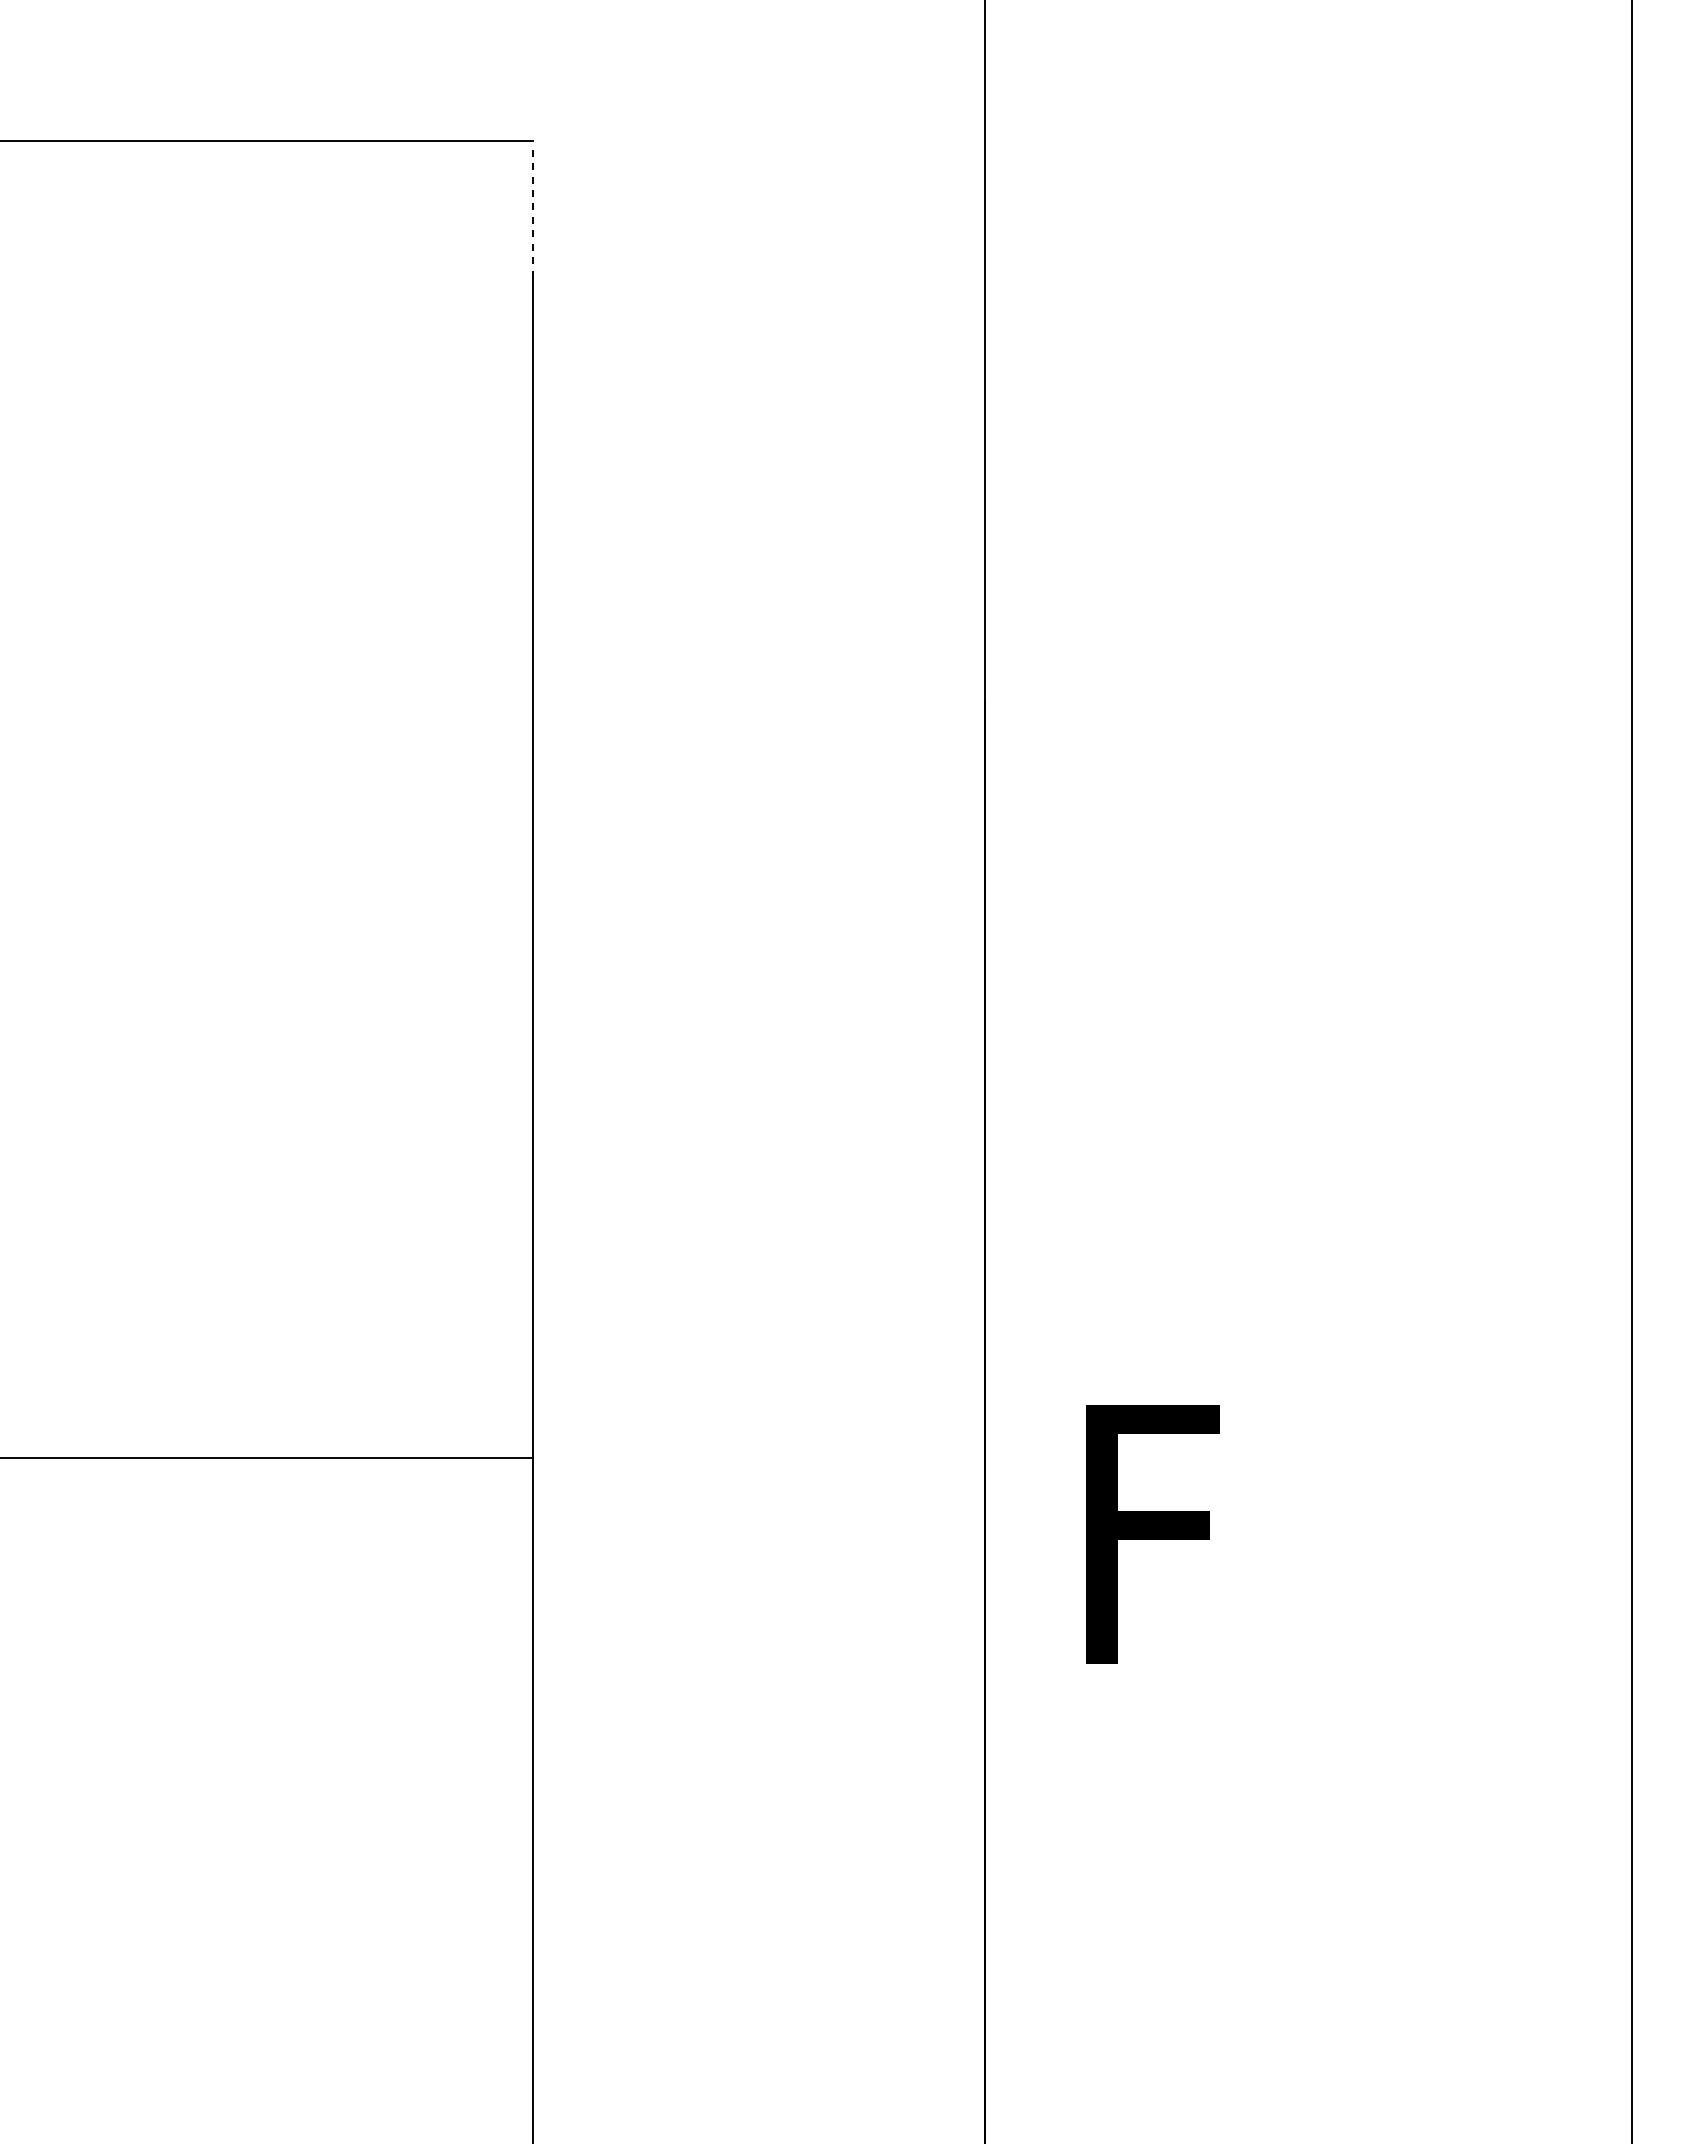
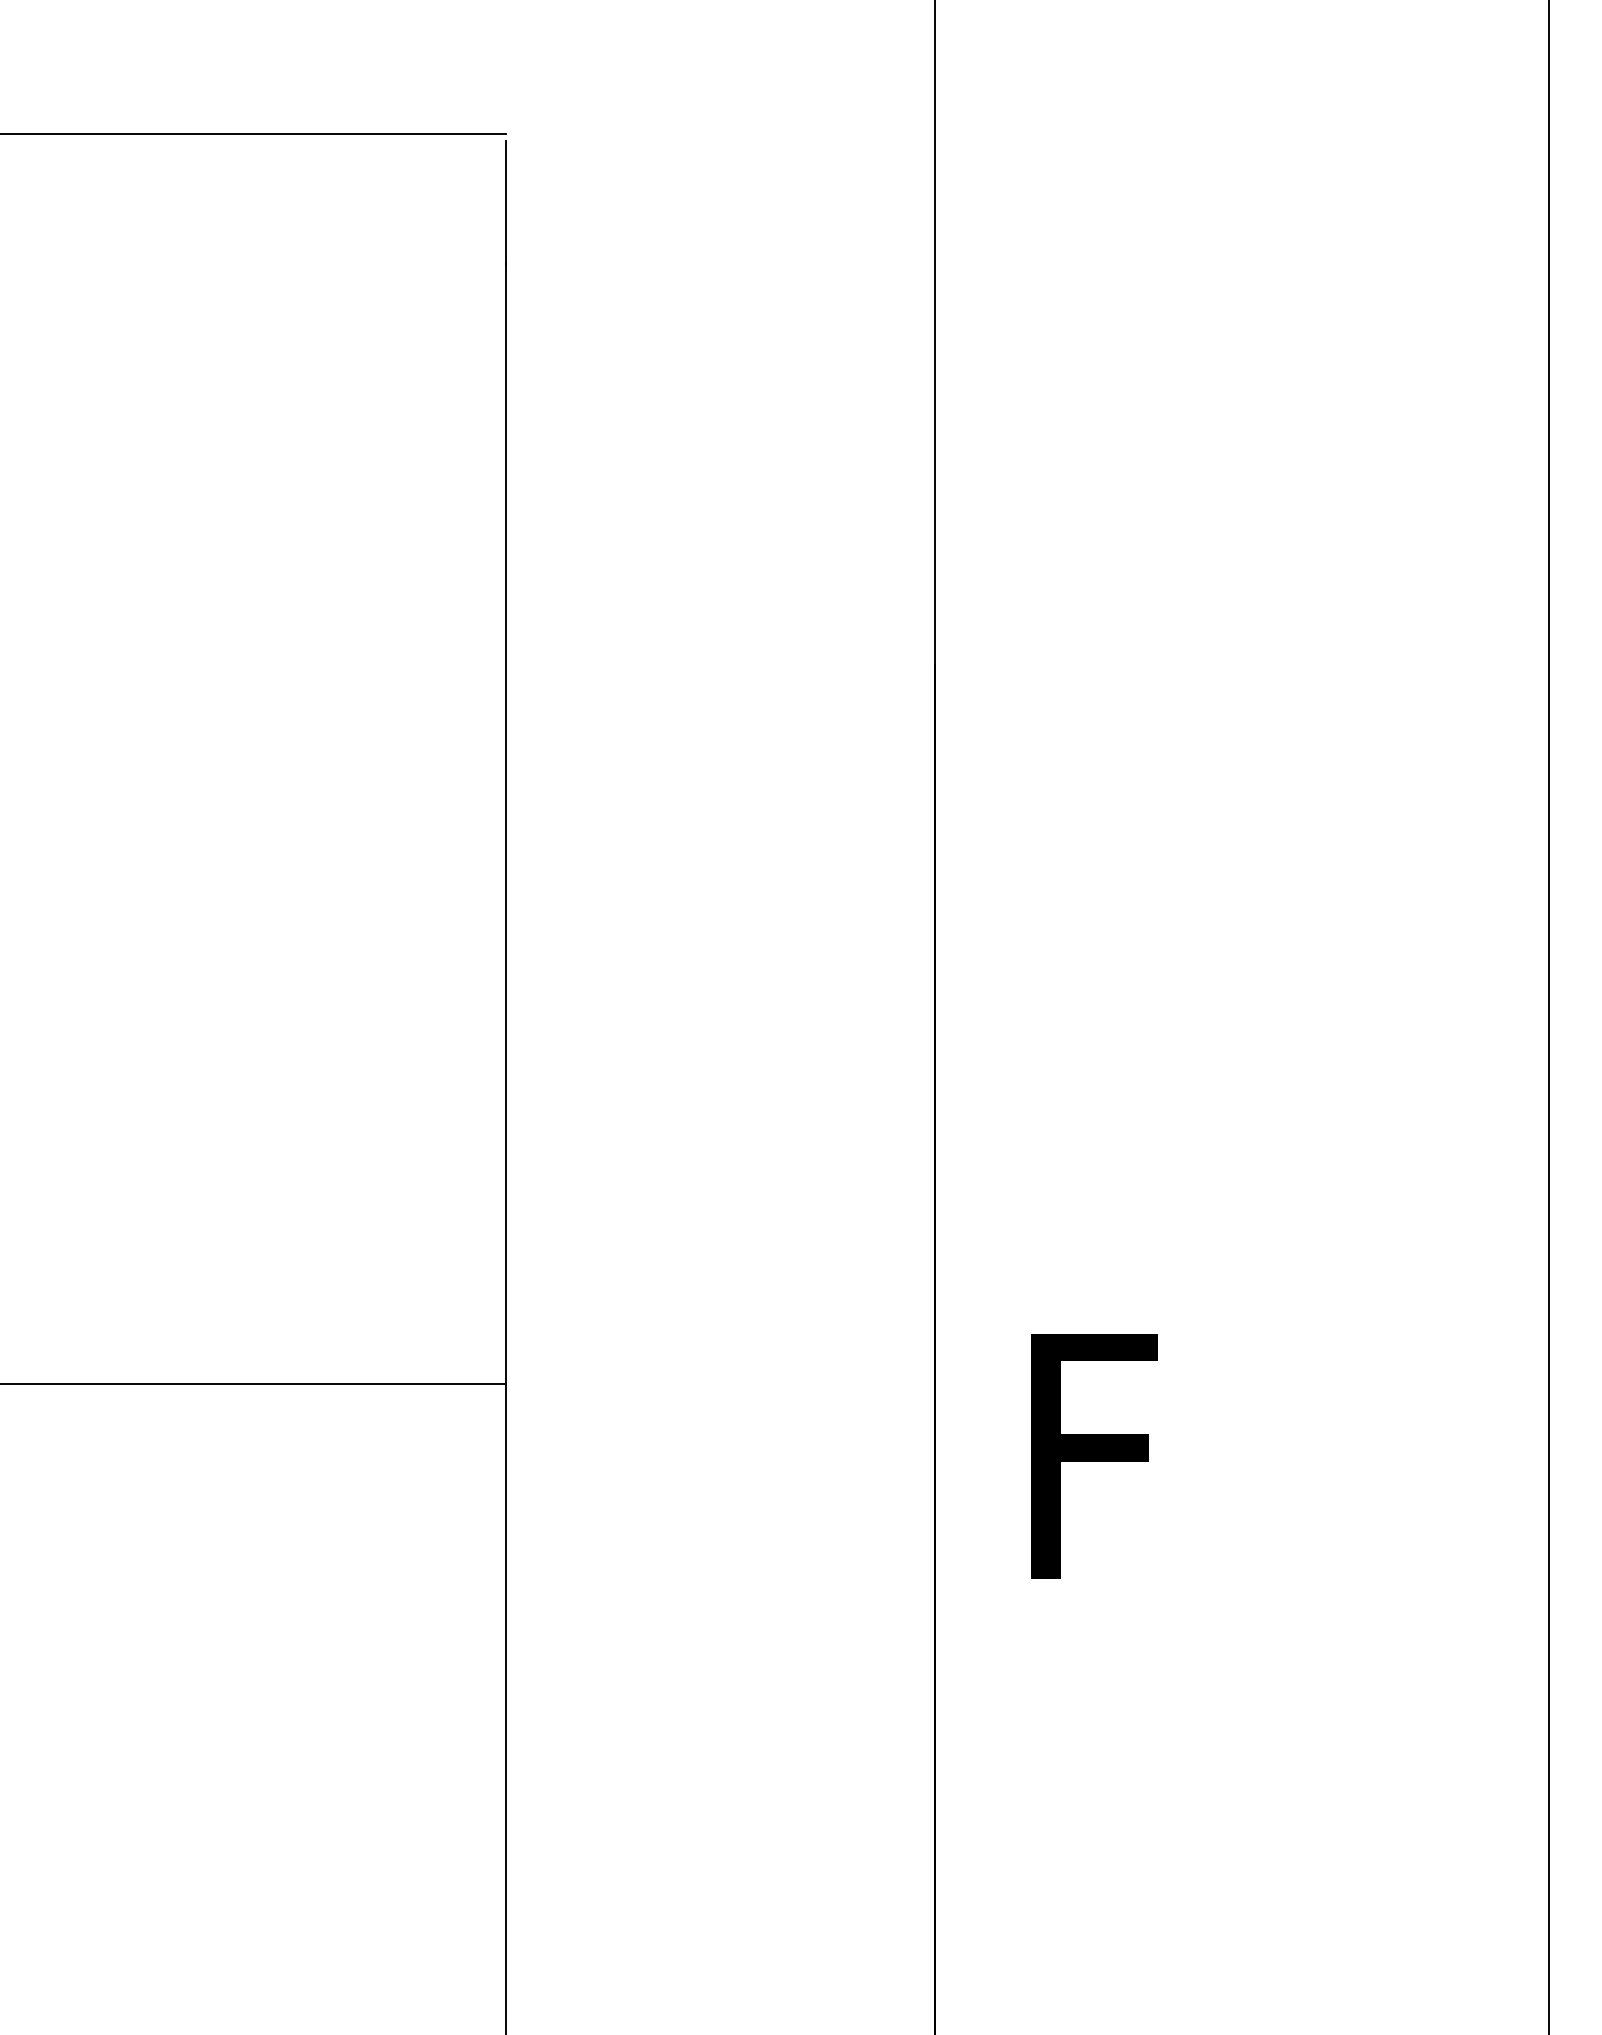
line: (533, 213) -> (506, 202), dashed -> solid

